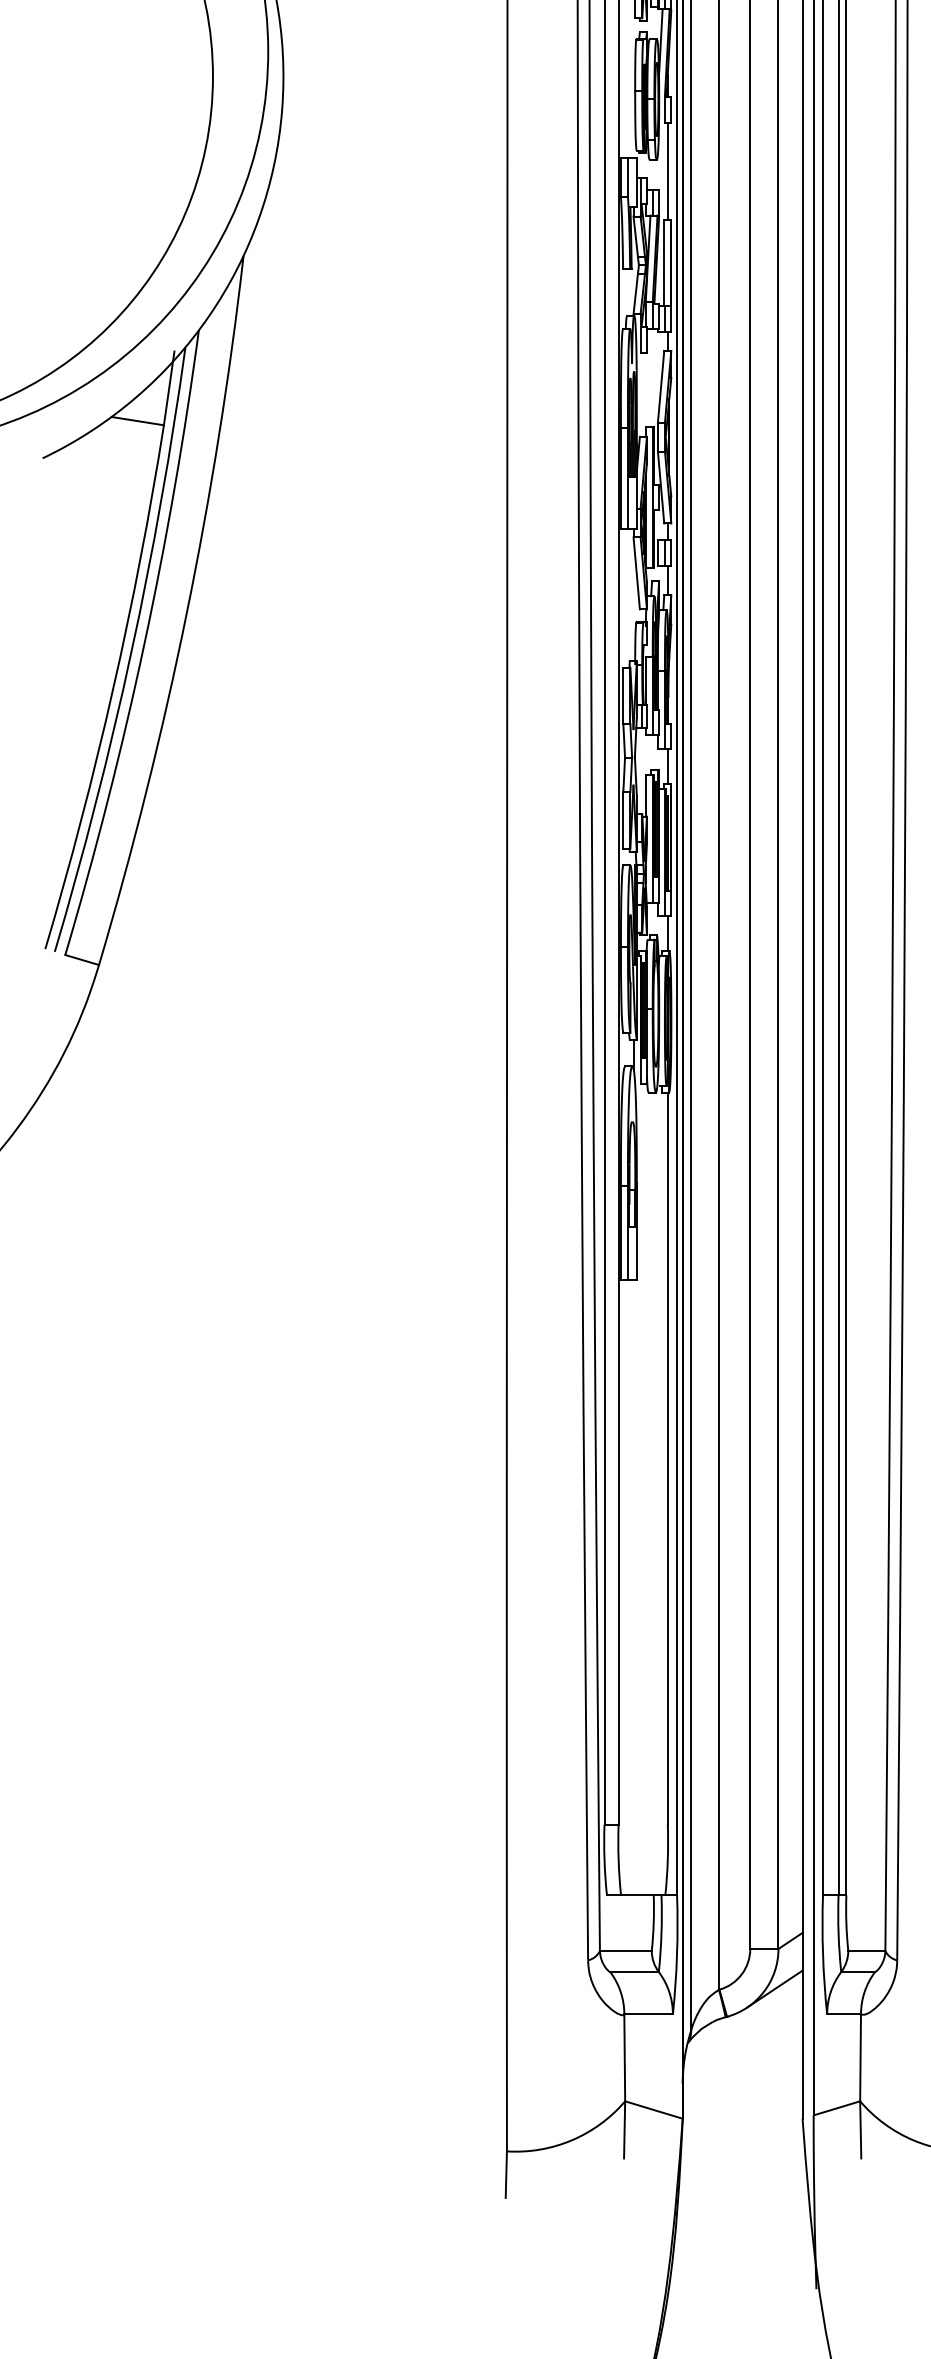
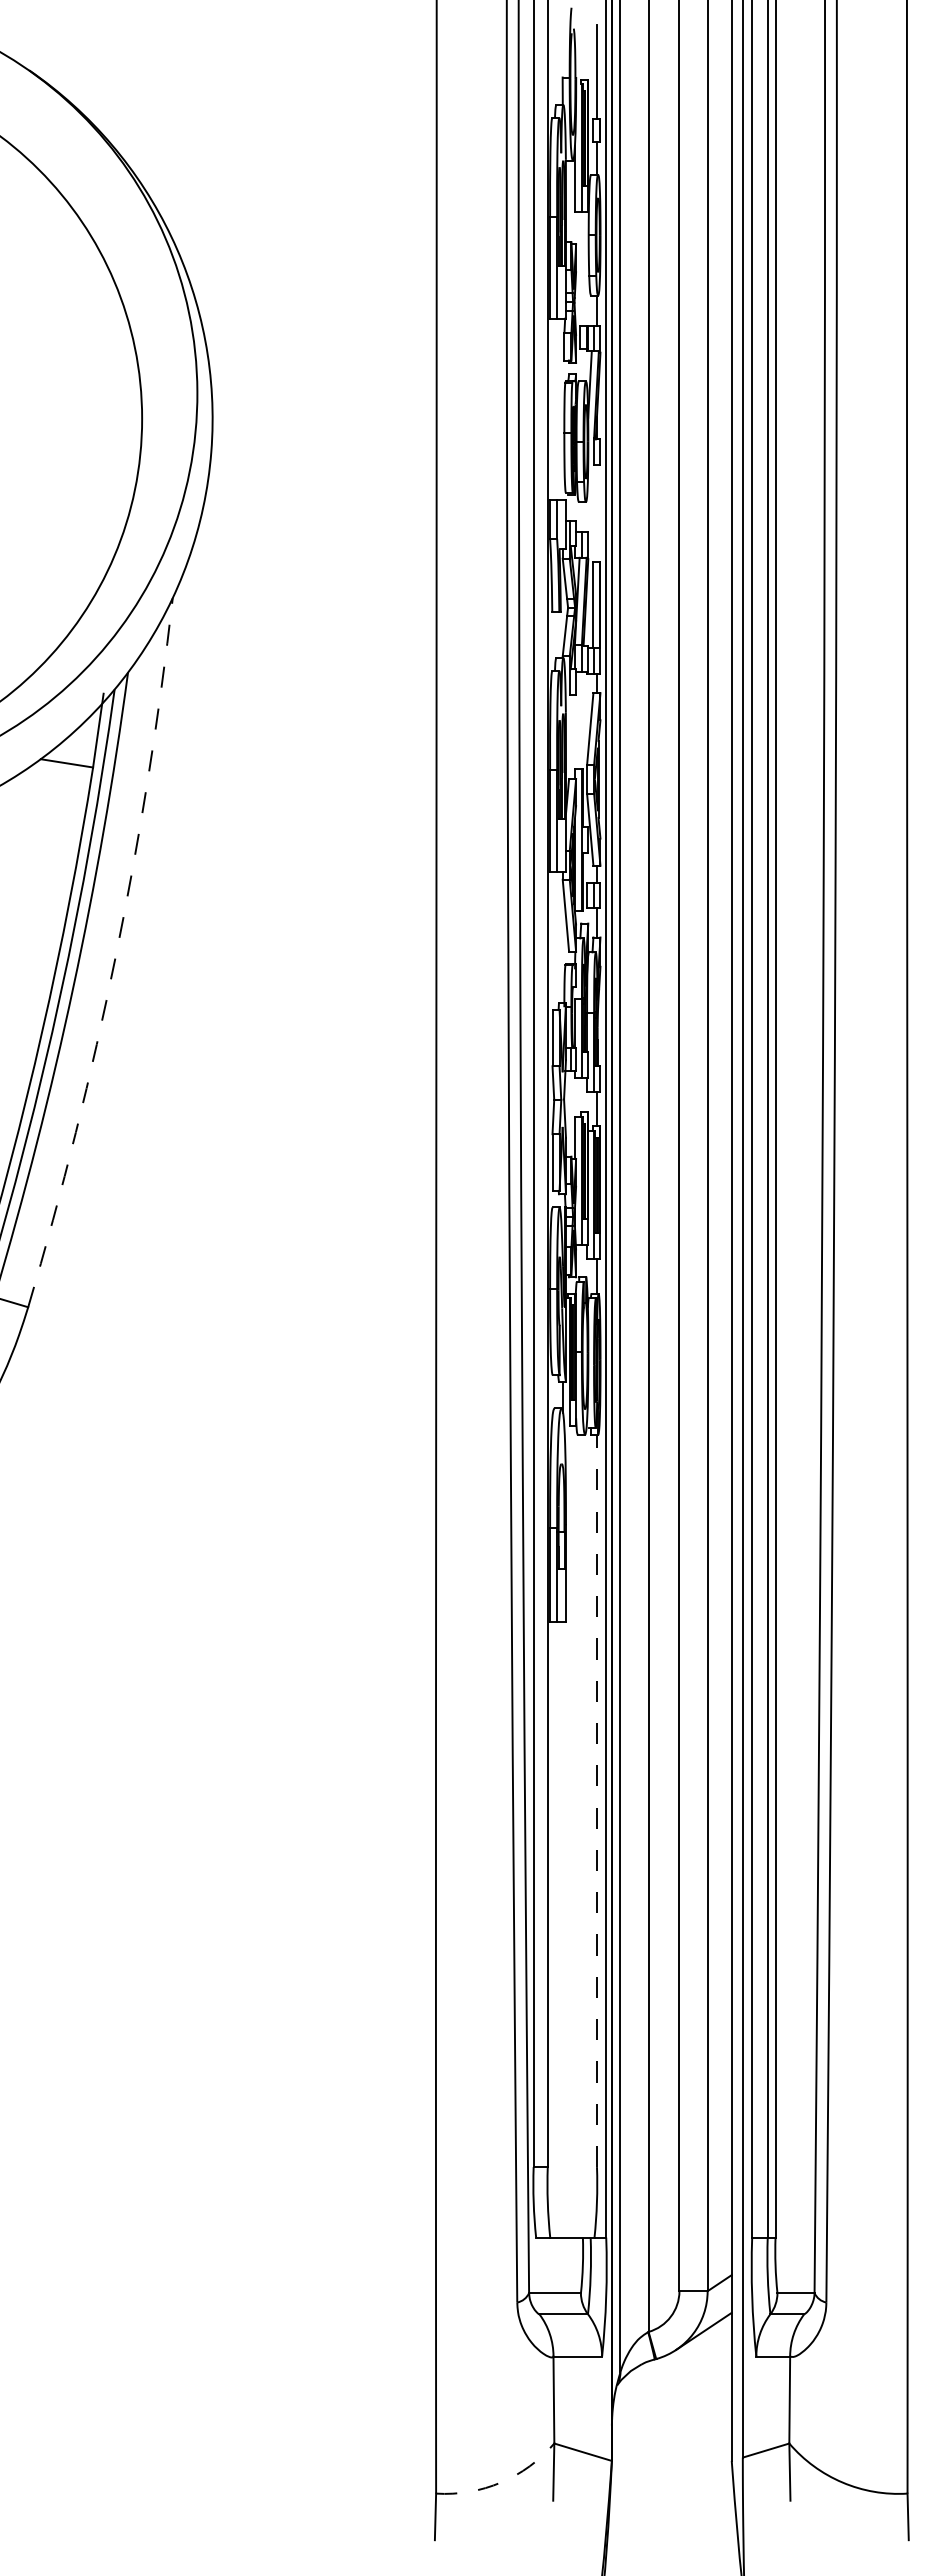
line: (667, 171) -> (596, 513), removed
arc: (186, 613) -> (115, 955), solid -> dashed
line: (667, 1459) -> (596, 1801), solid -> dashed
arc: (572, 2140) -> (501, 2482), solid -> dashed

